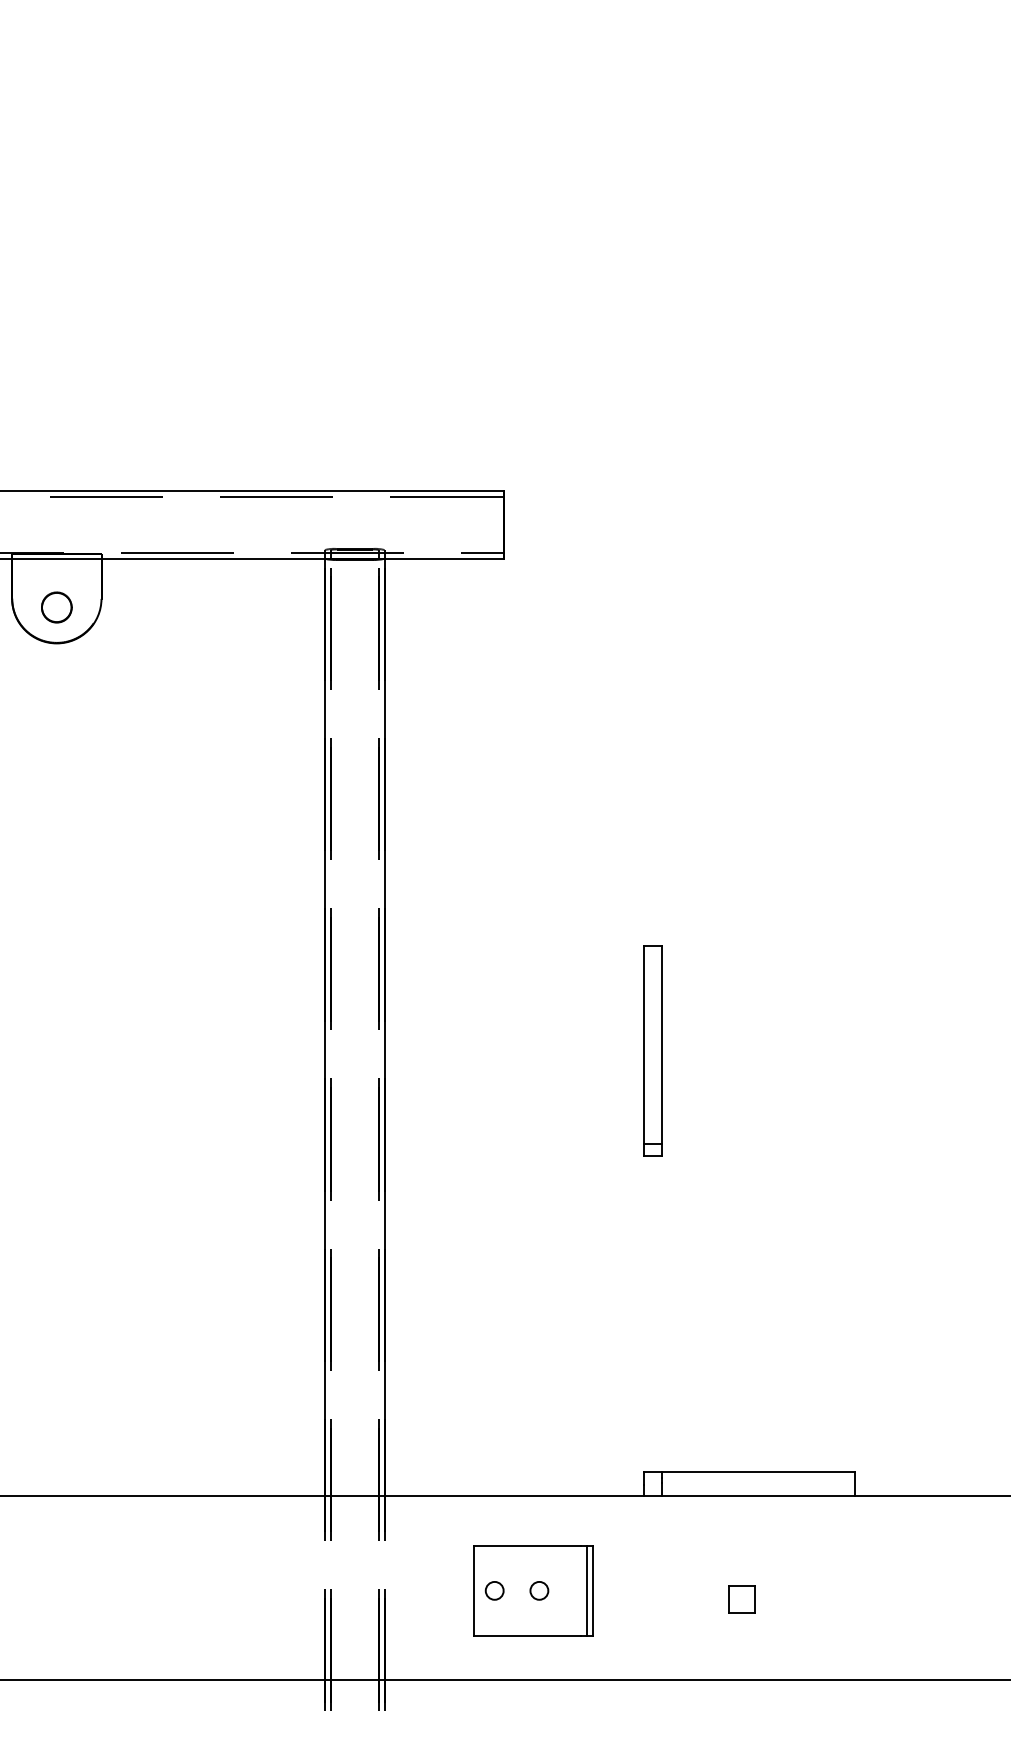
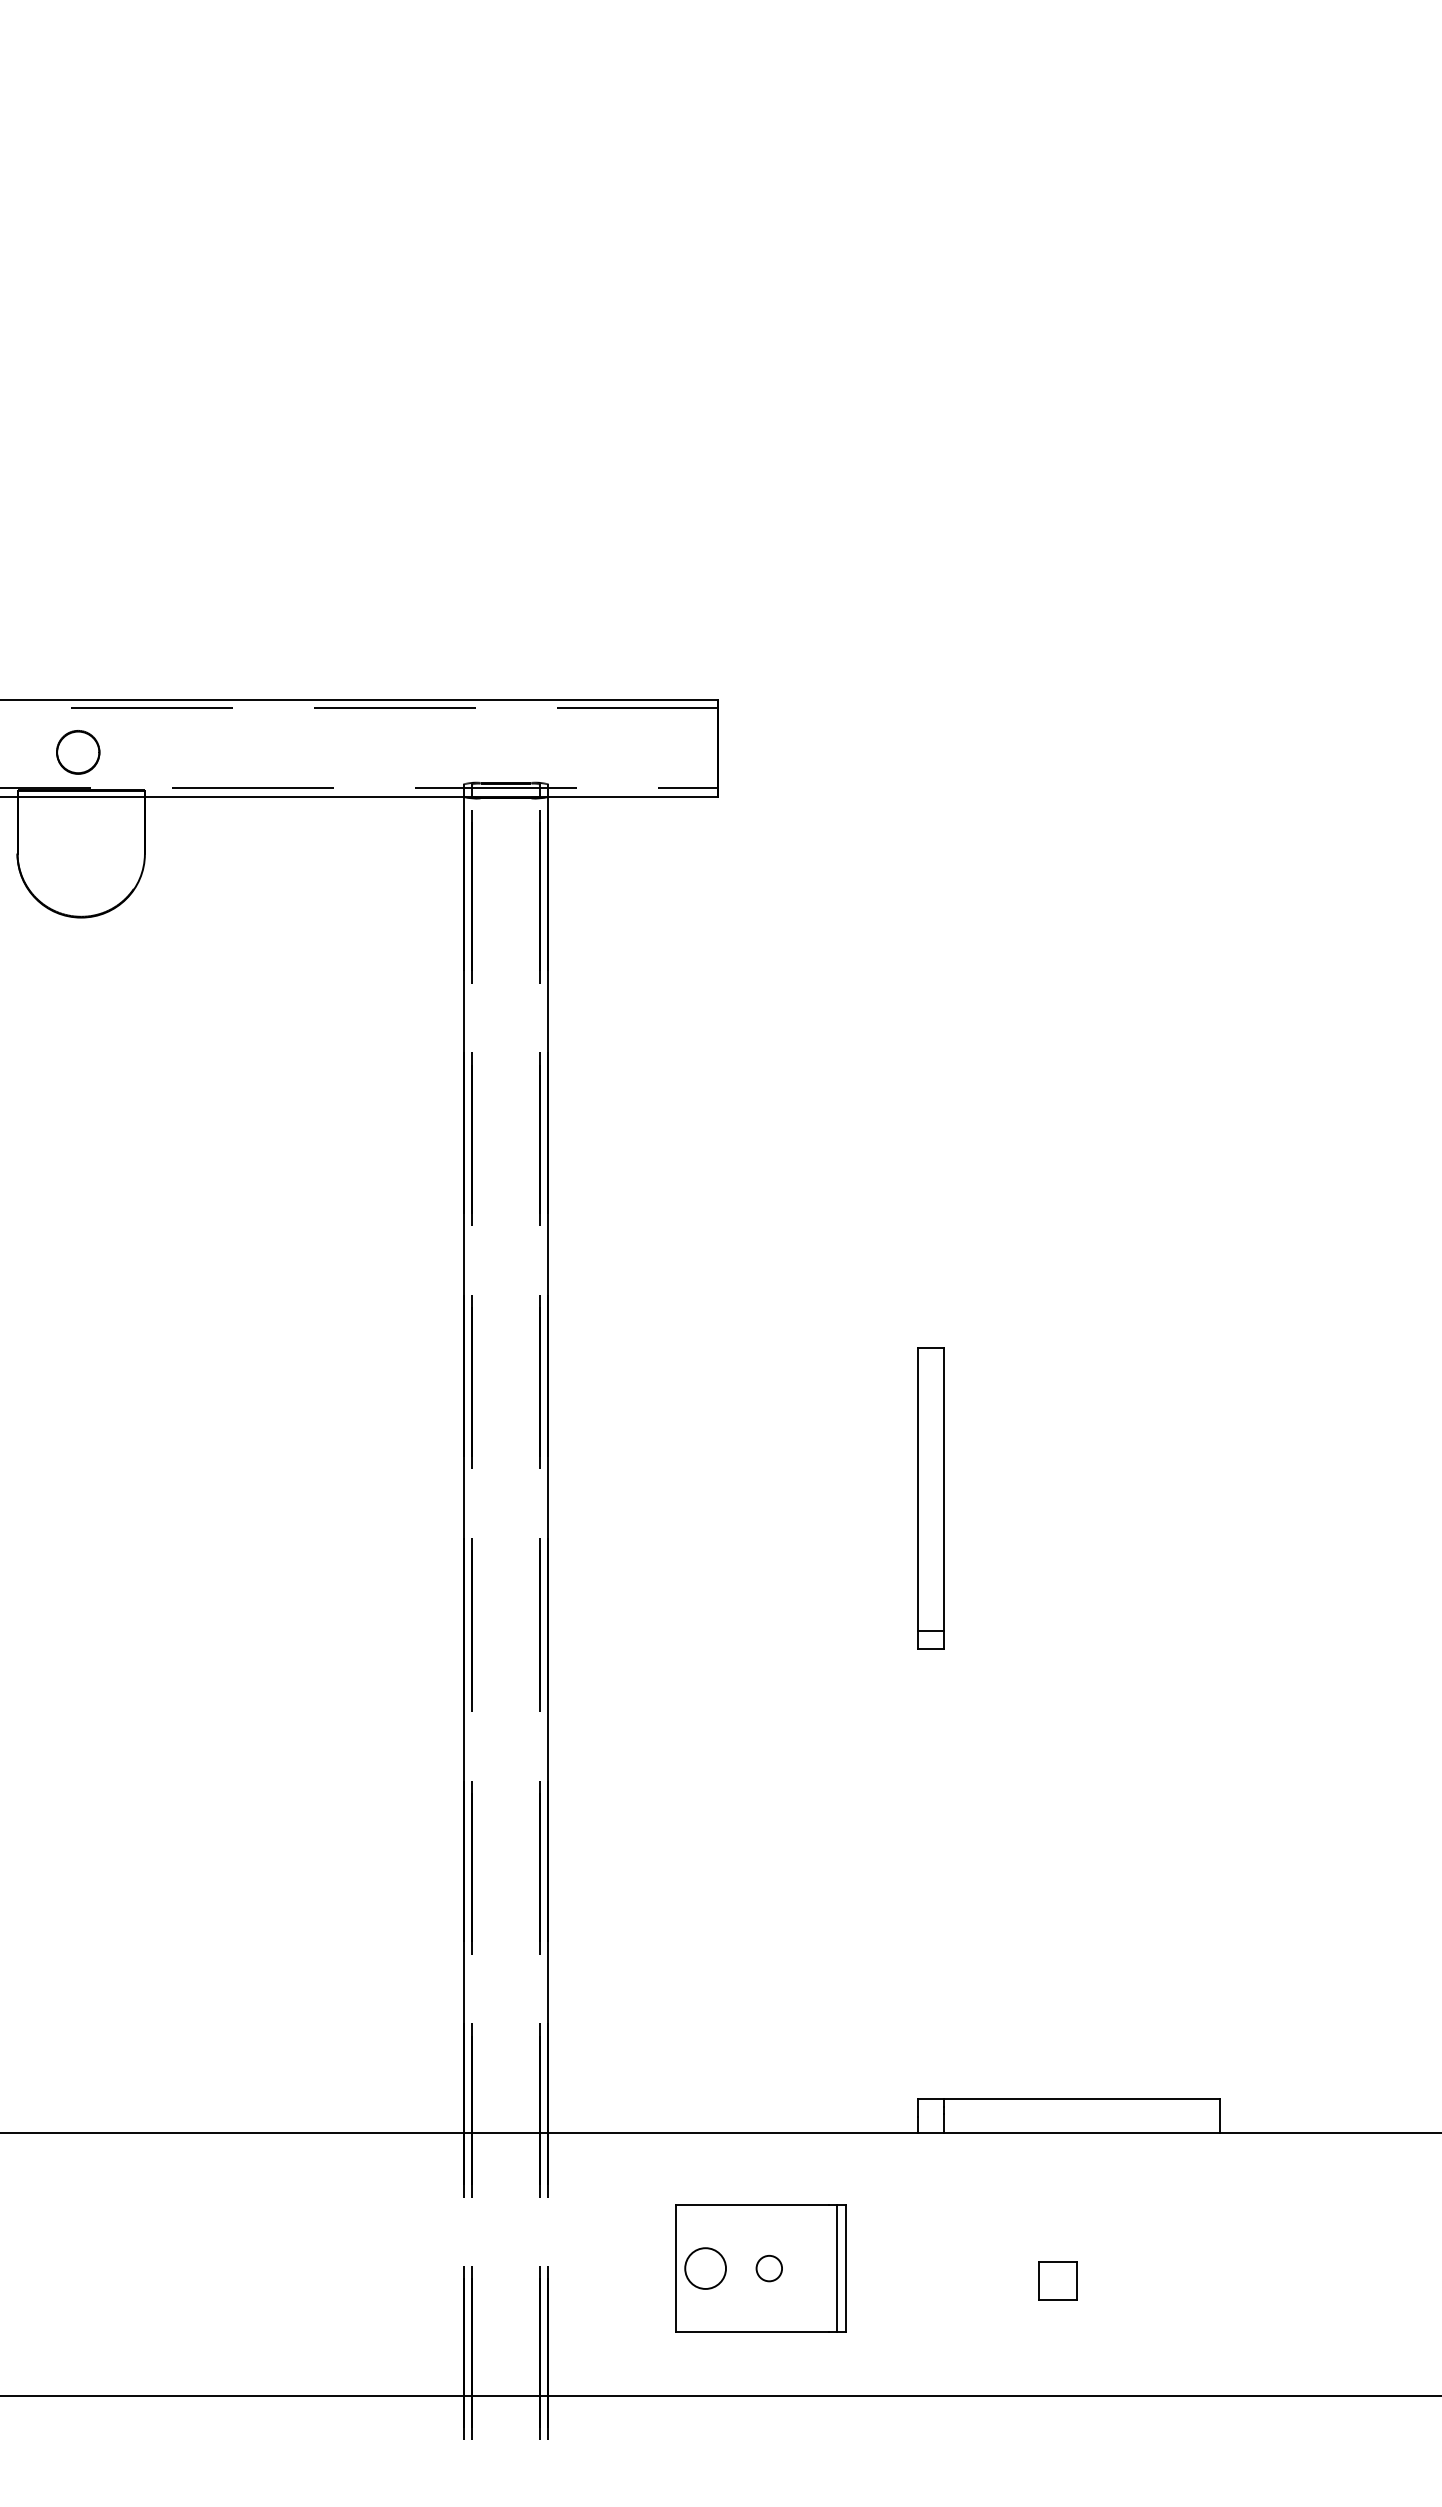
circle: (57, 607) -> (78, 752), moved
circle: (494, 1590) -> (705, 2268), size x1.6

